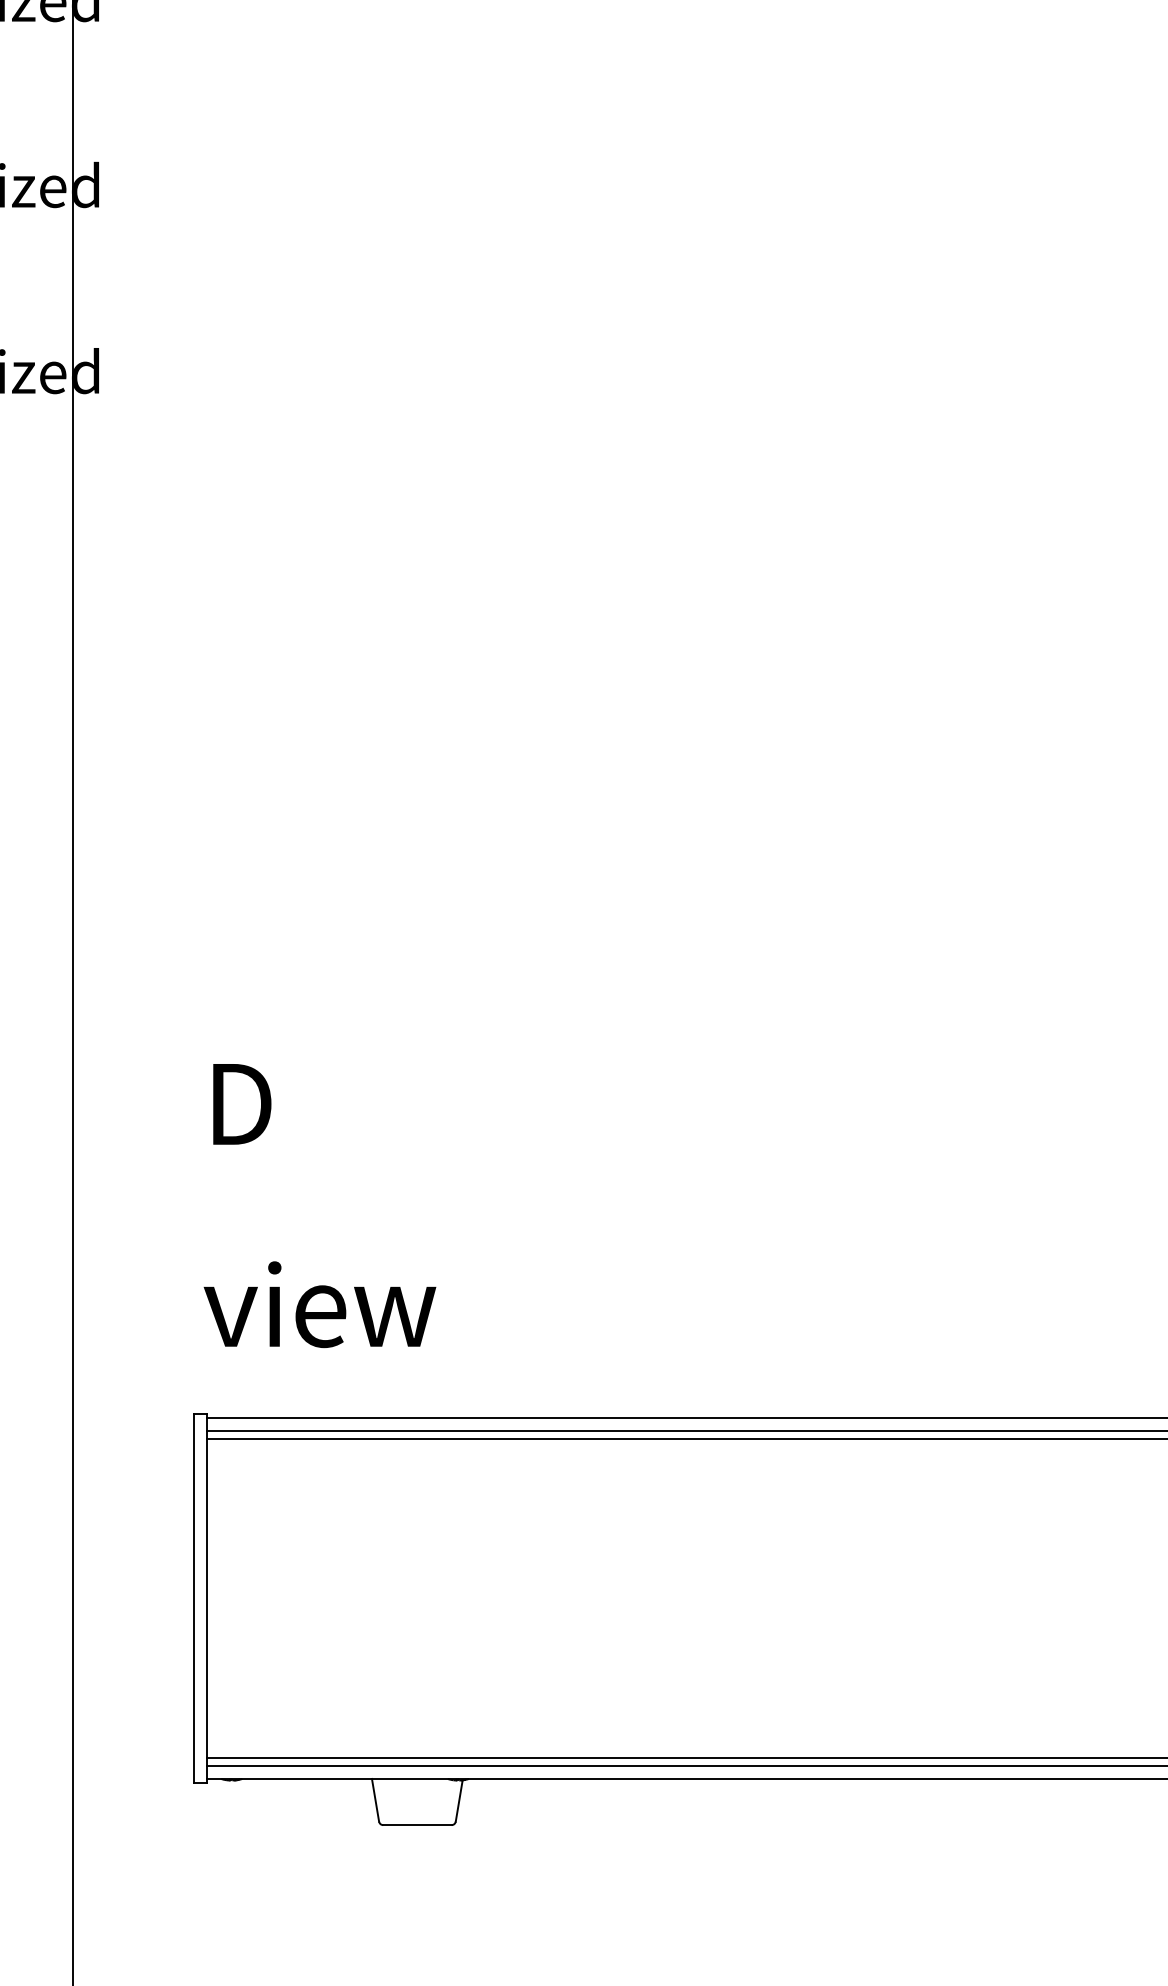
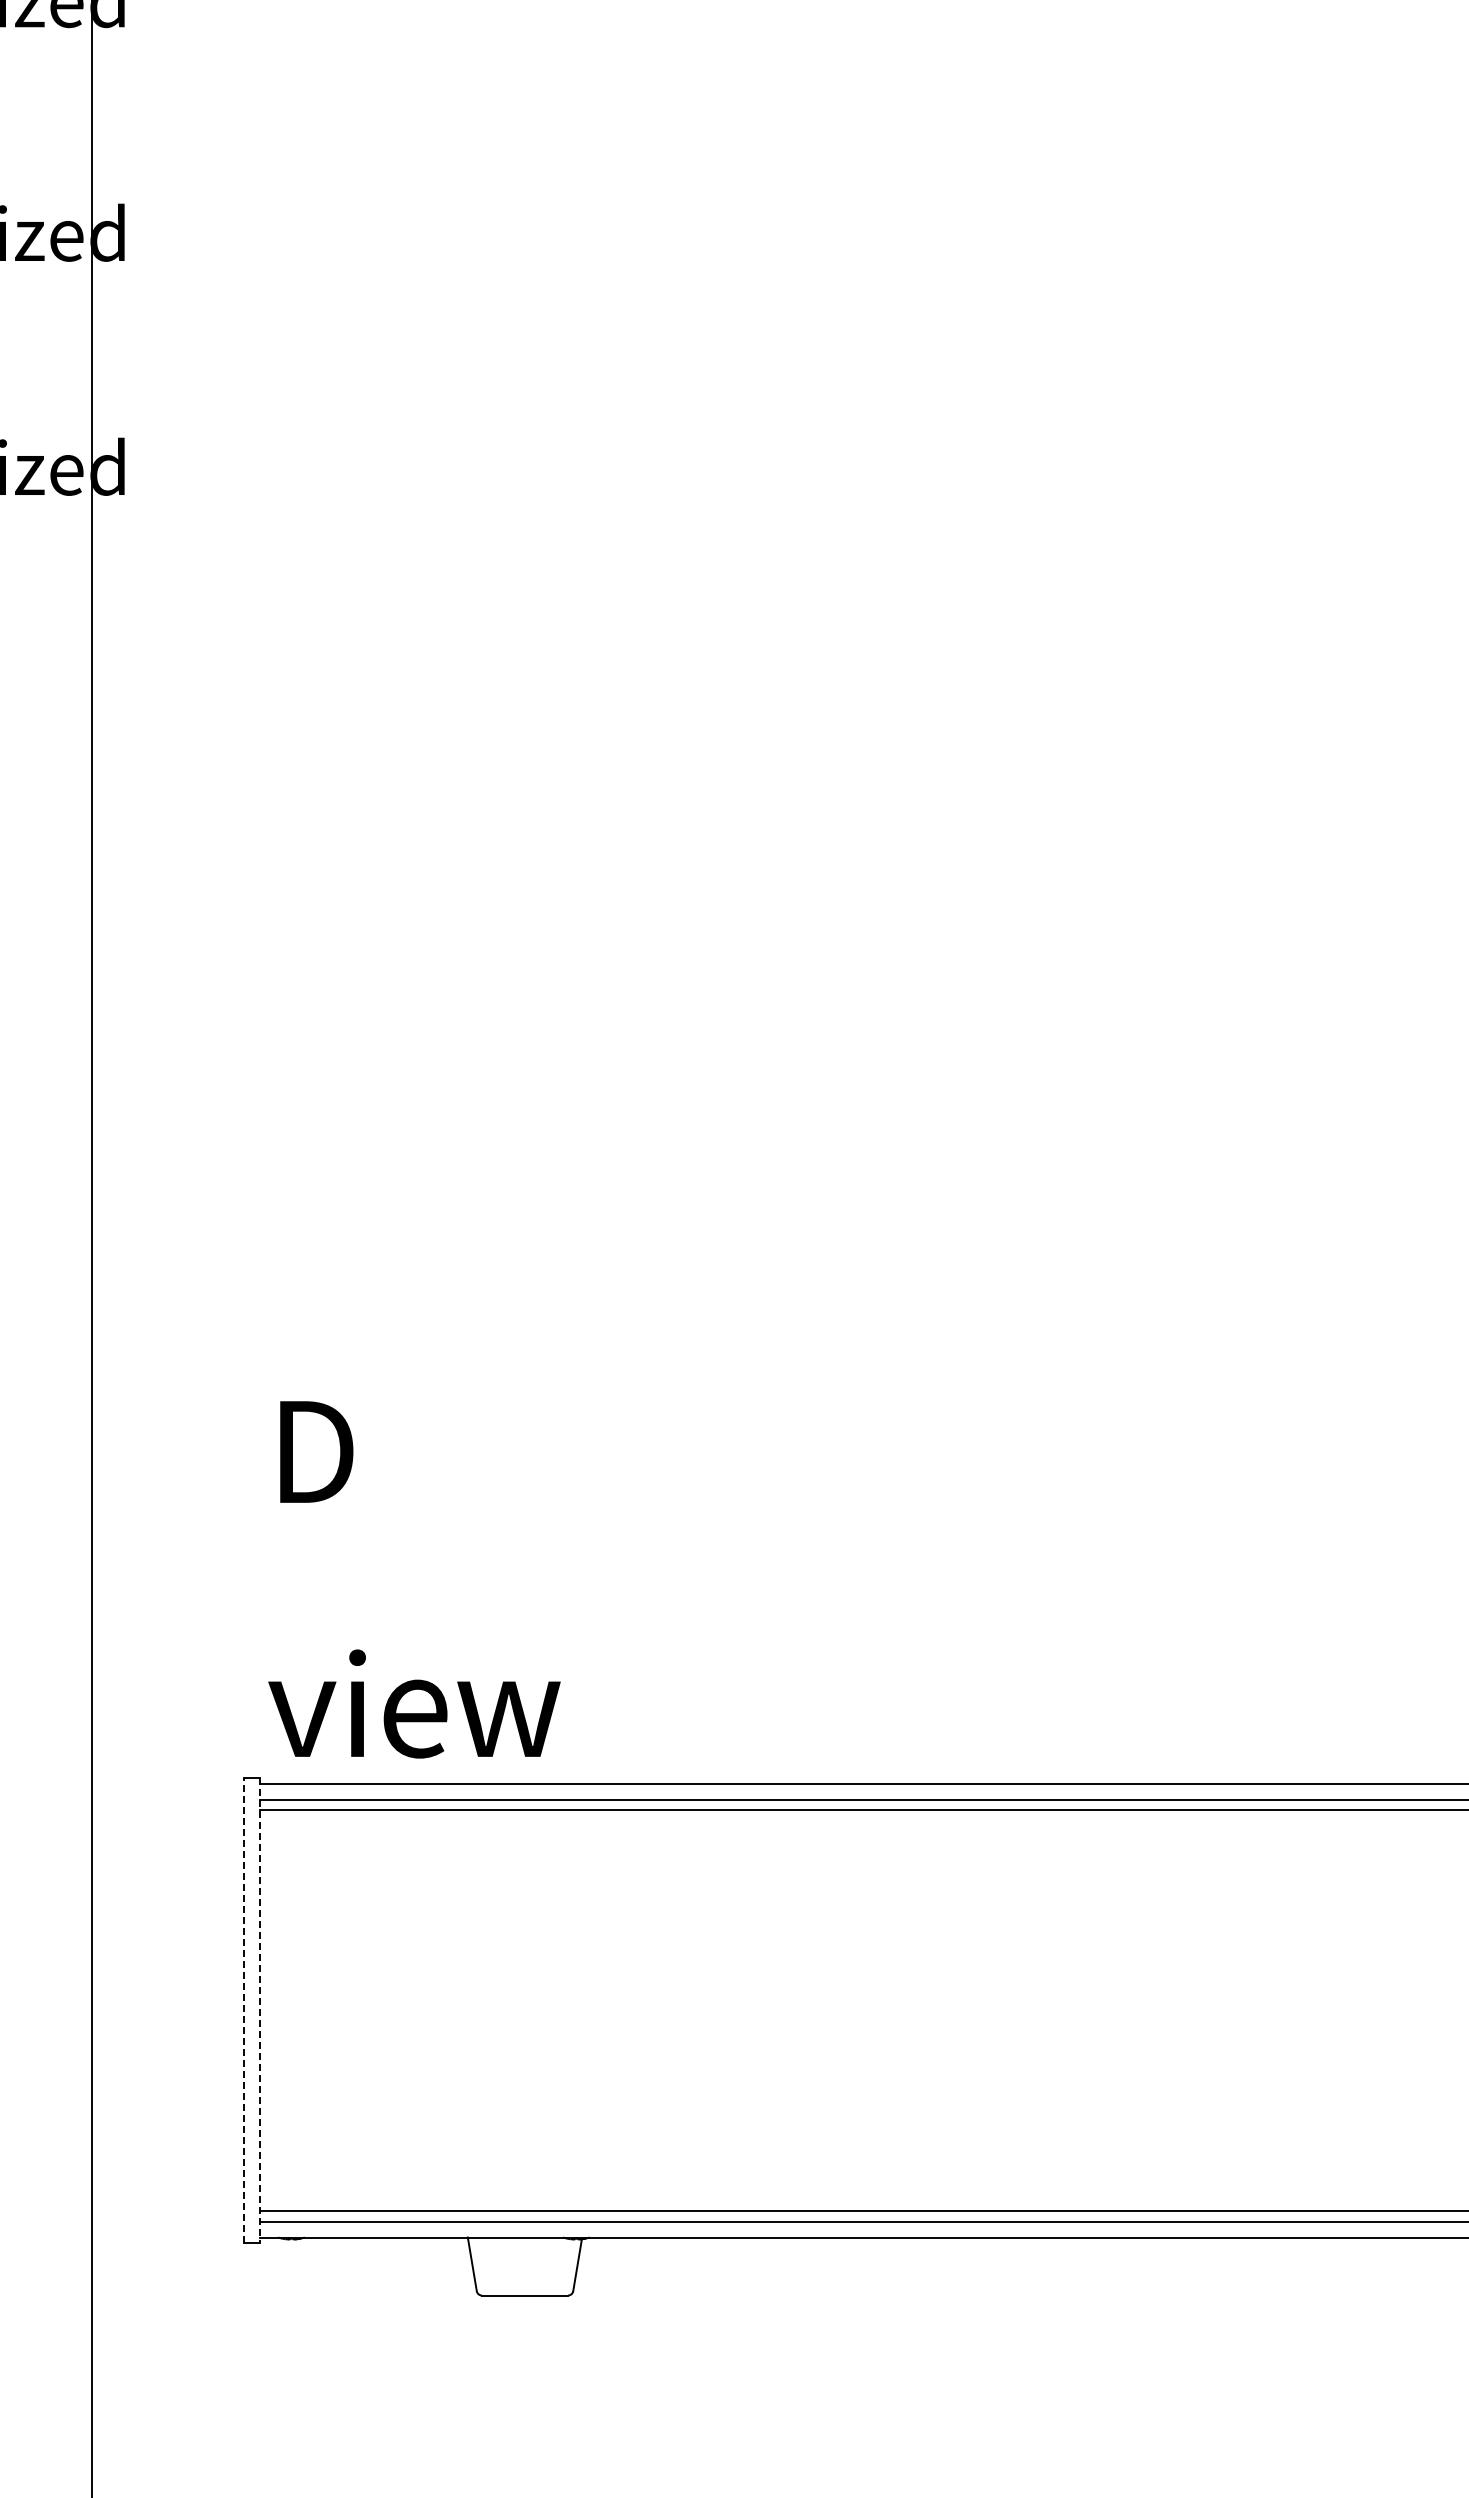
text: (320, 1205) -> (414, 1579), moved
line: (194, 1598) -> (244, 2010), solid -> dashed
line: (206, 1599) -> (259, 2011), solid -> dashed

